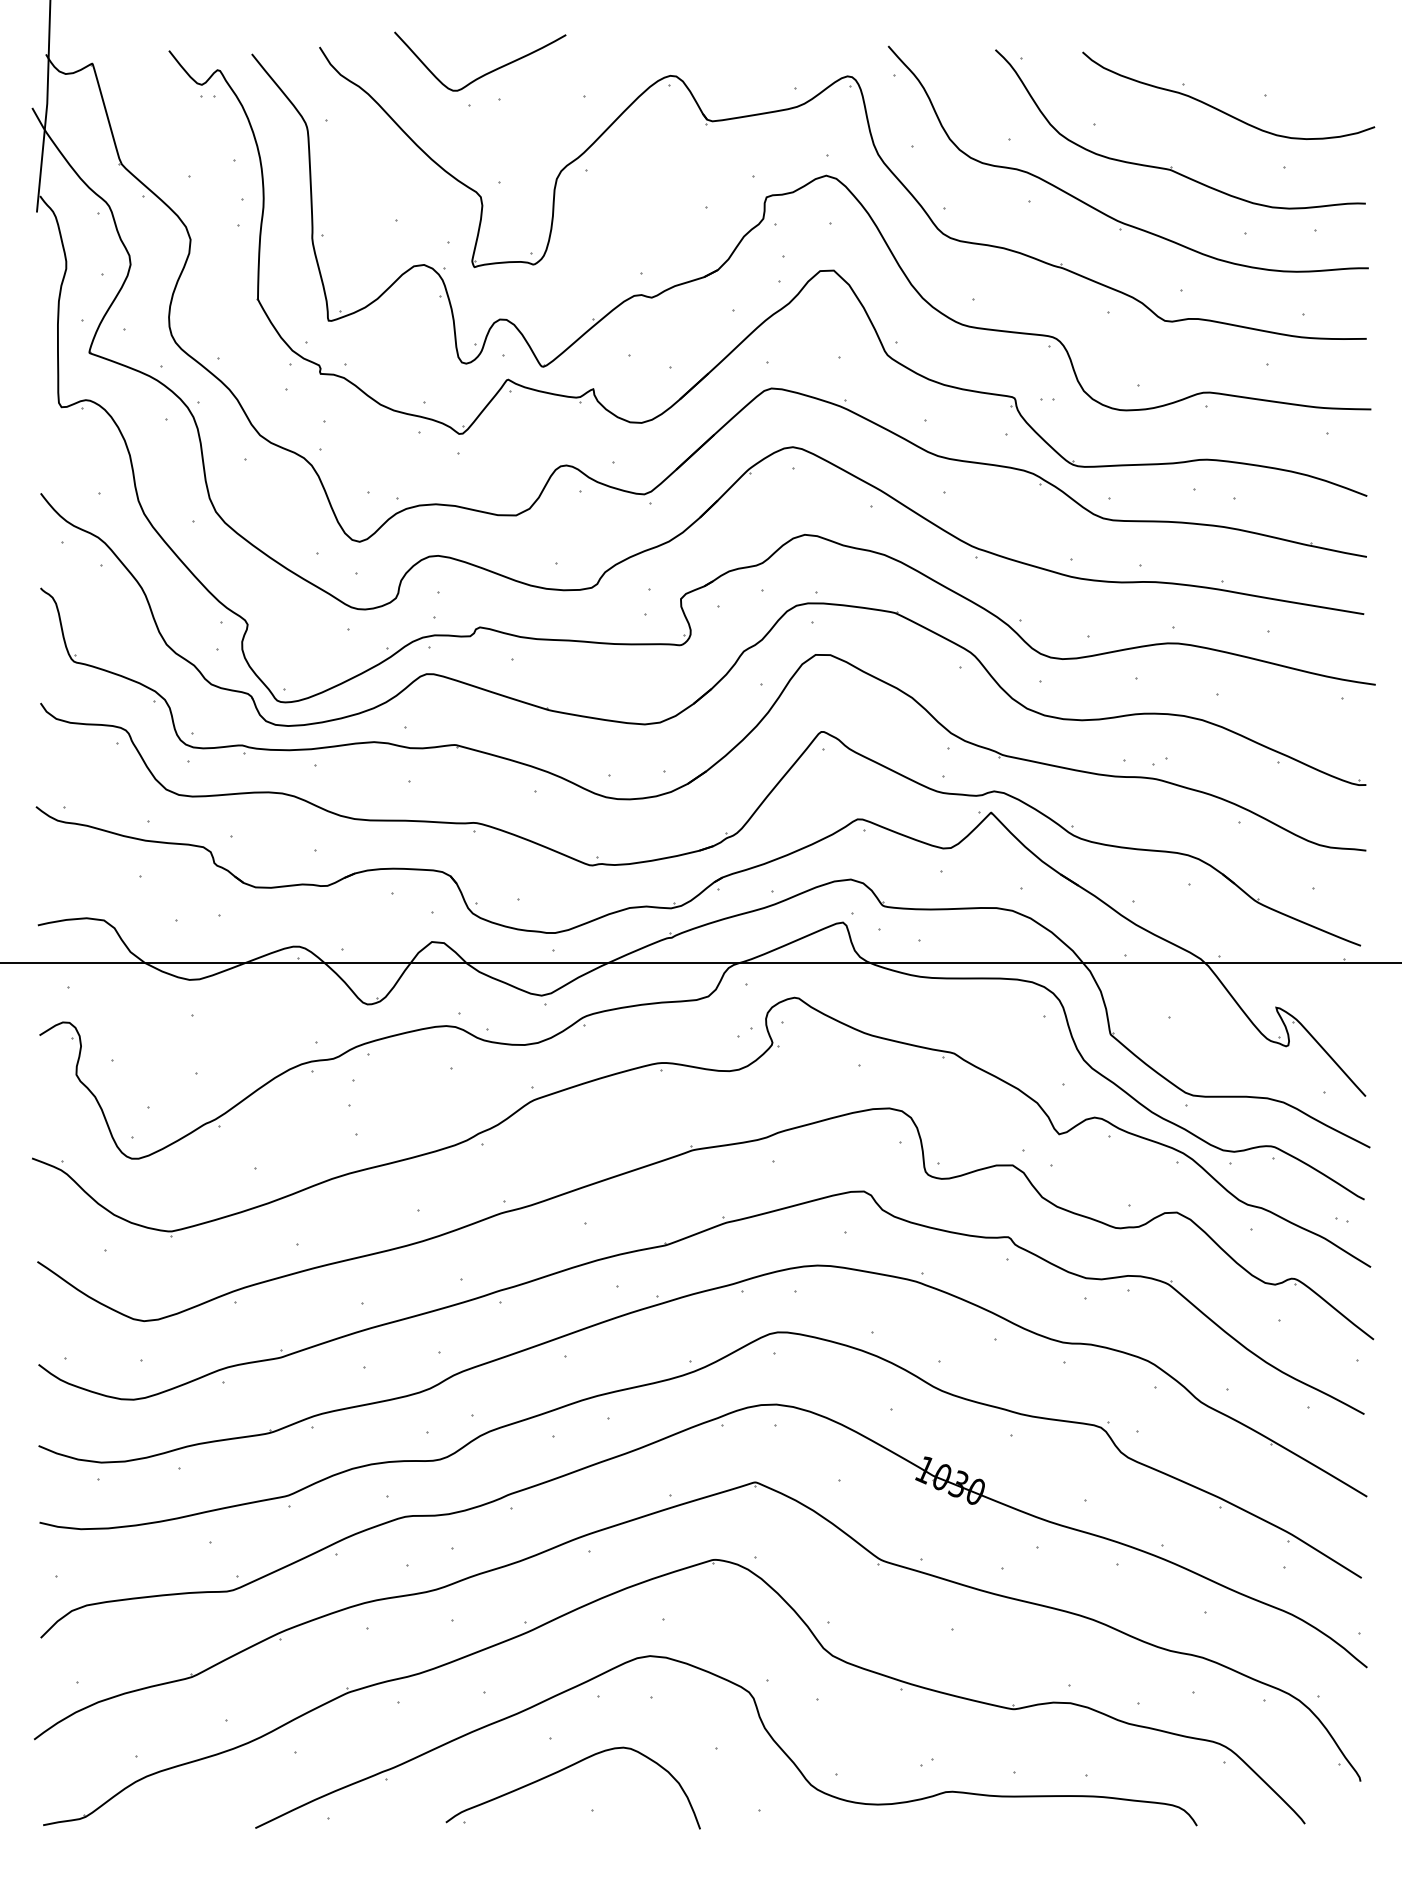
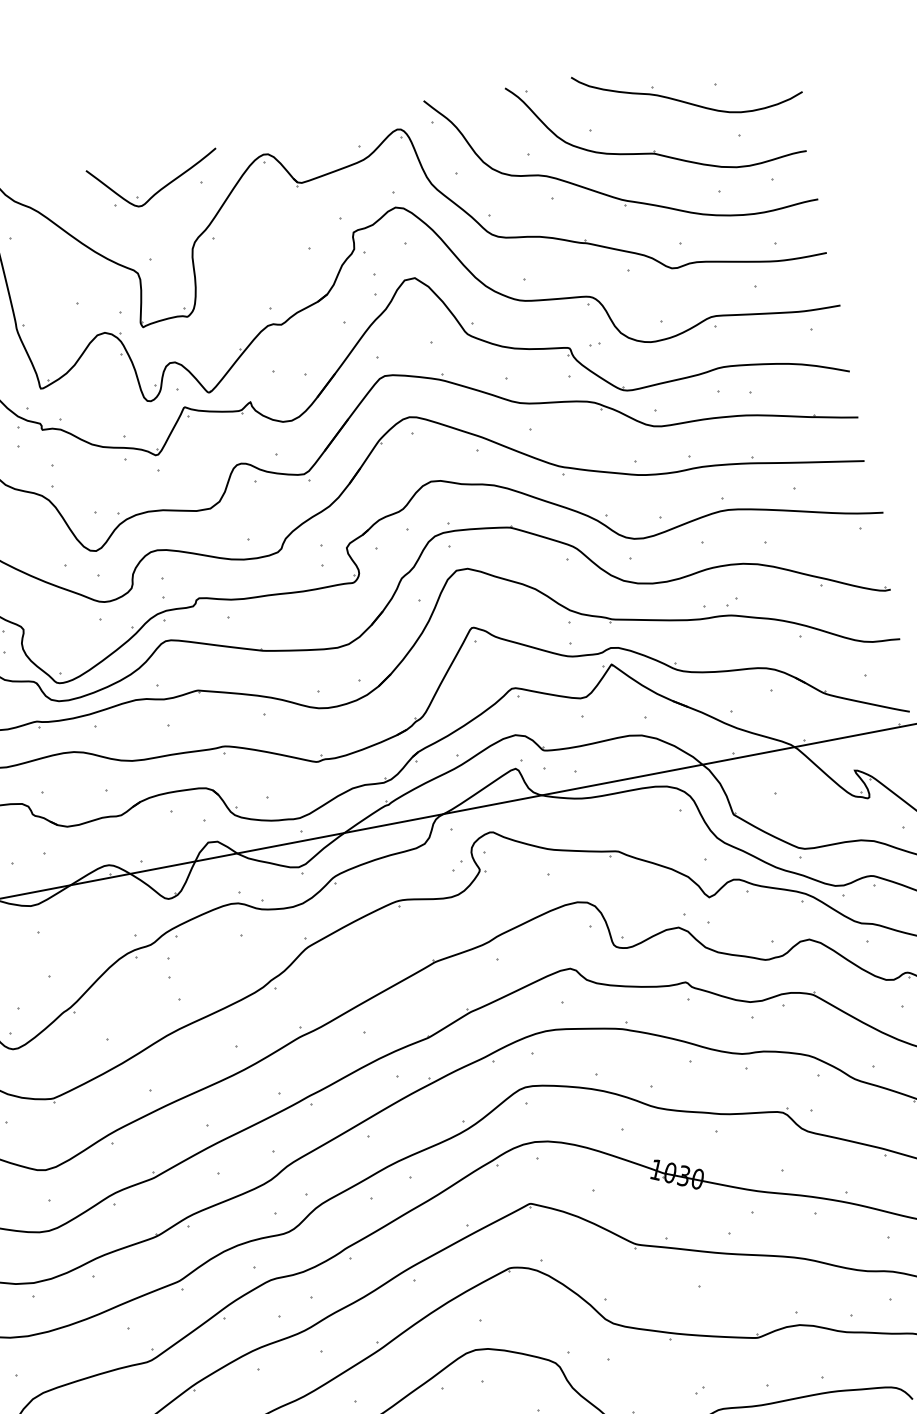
curve: (485, 73) -> (160, 188), moved

